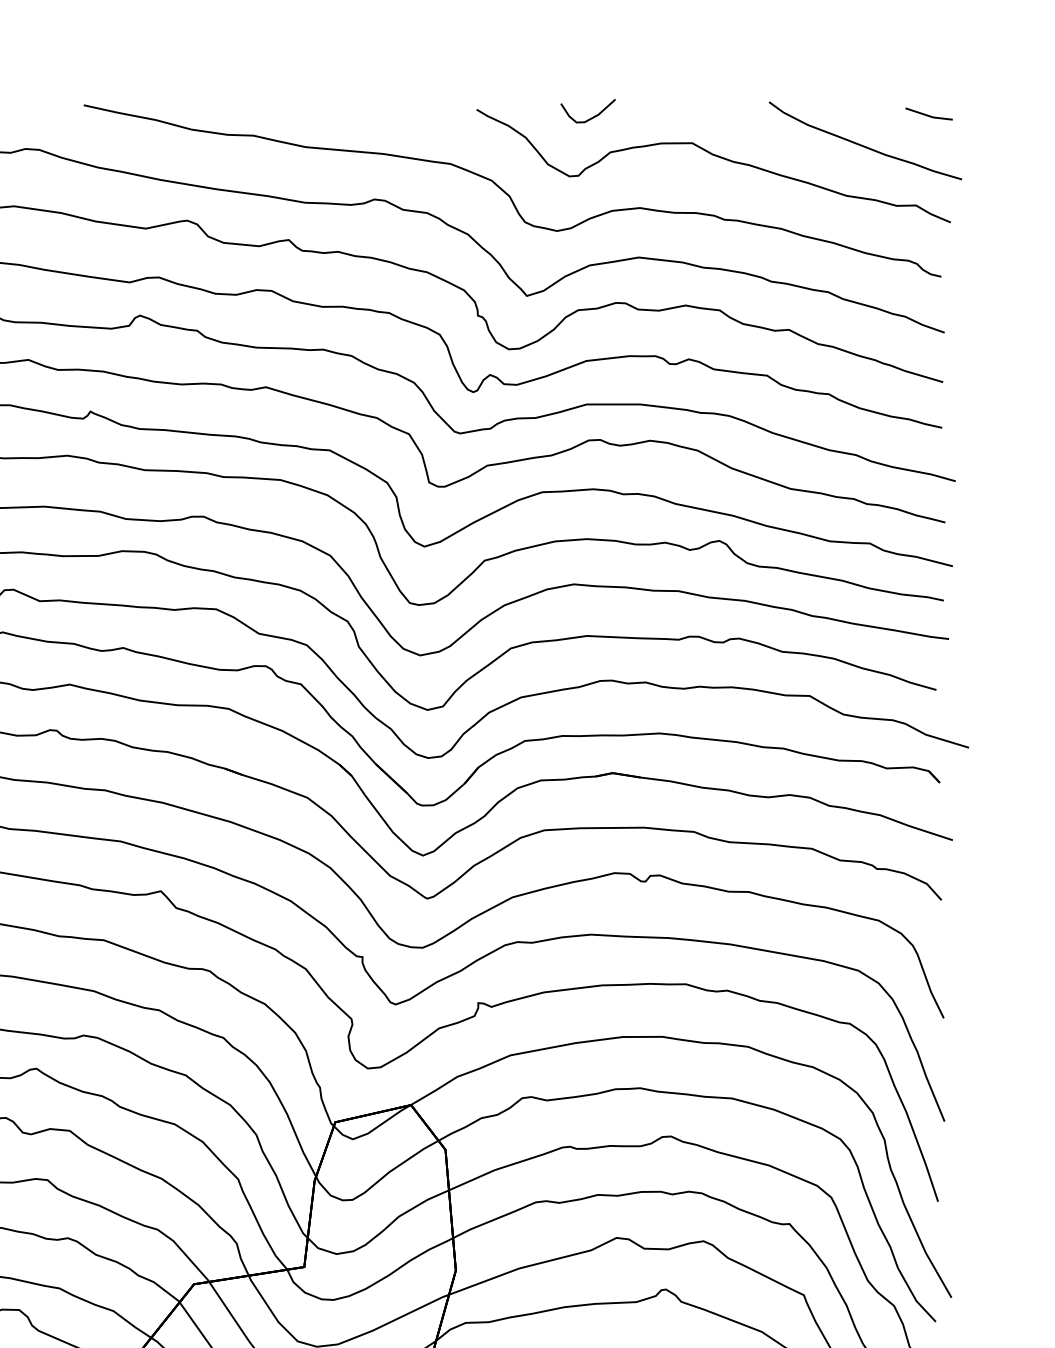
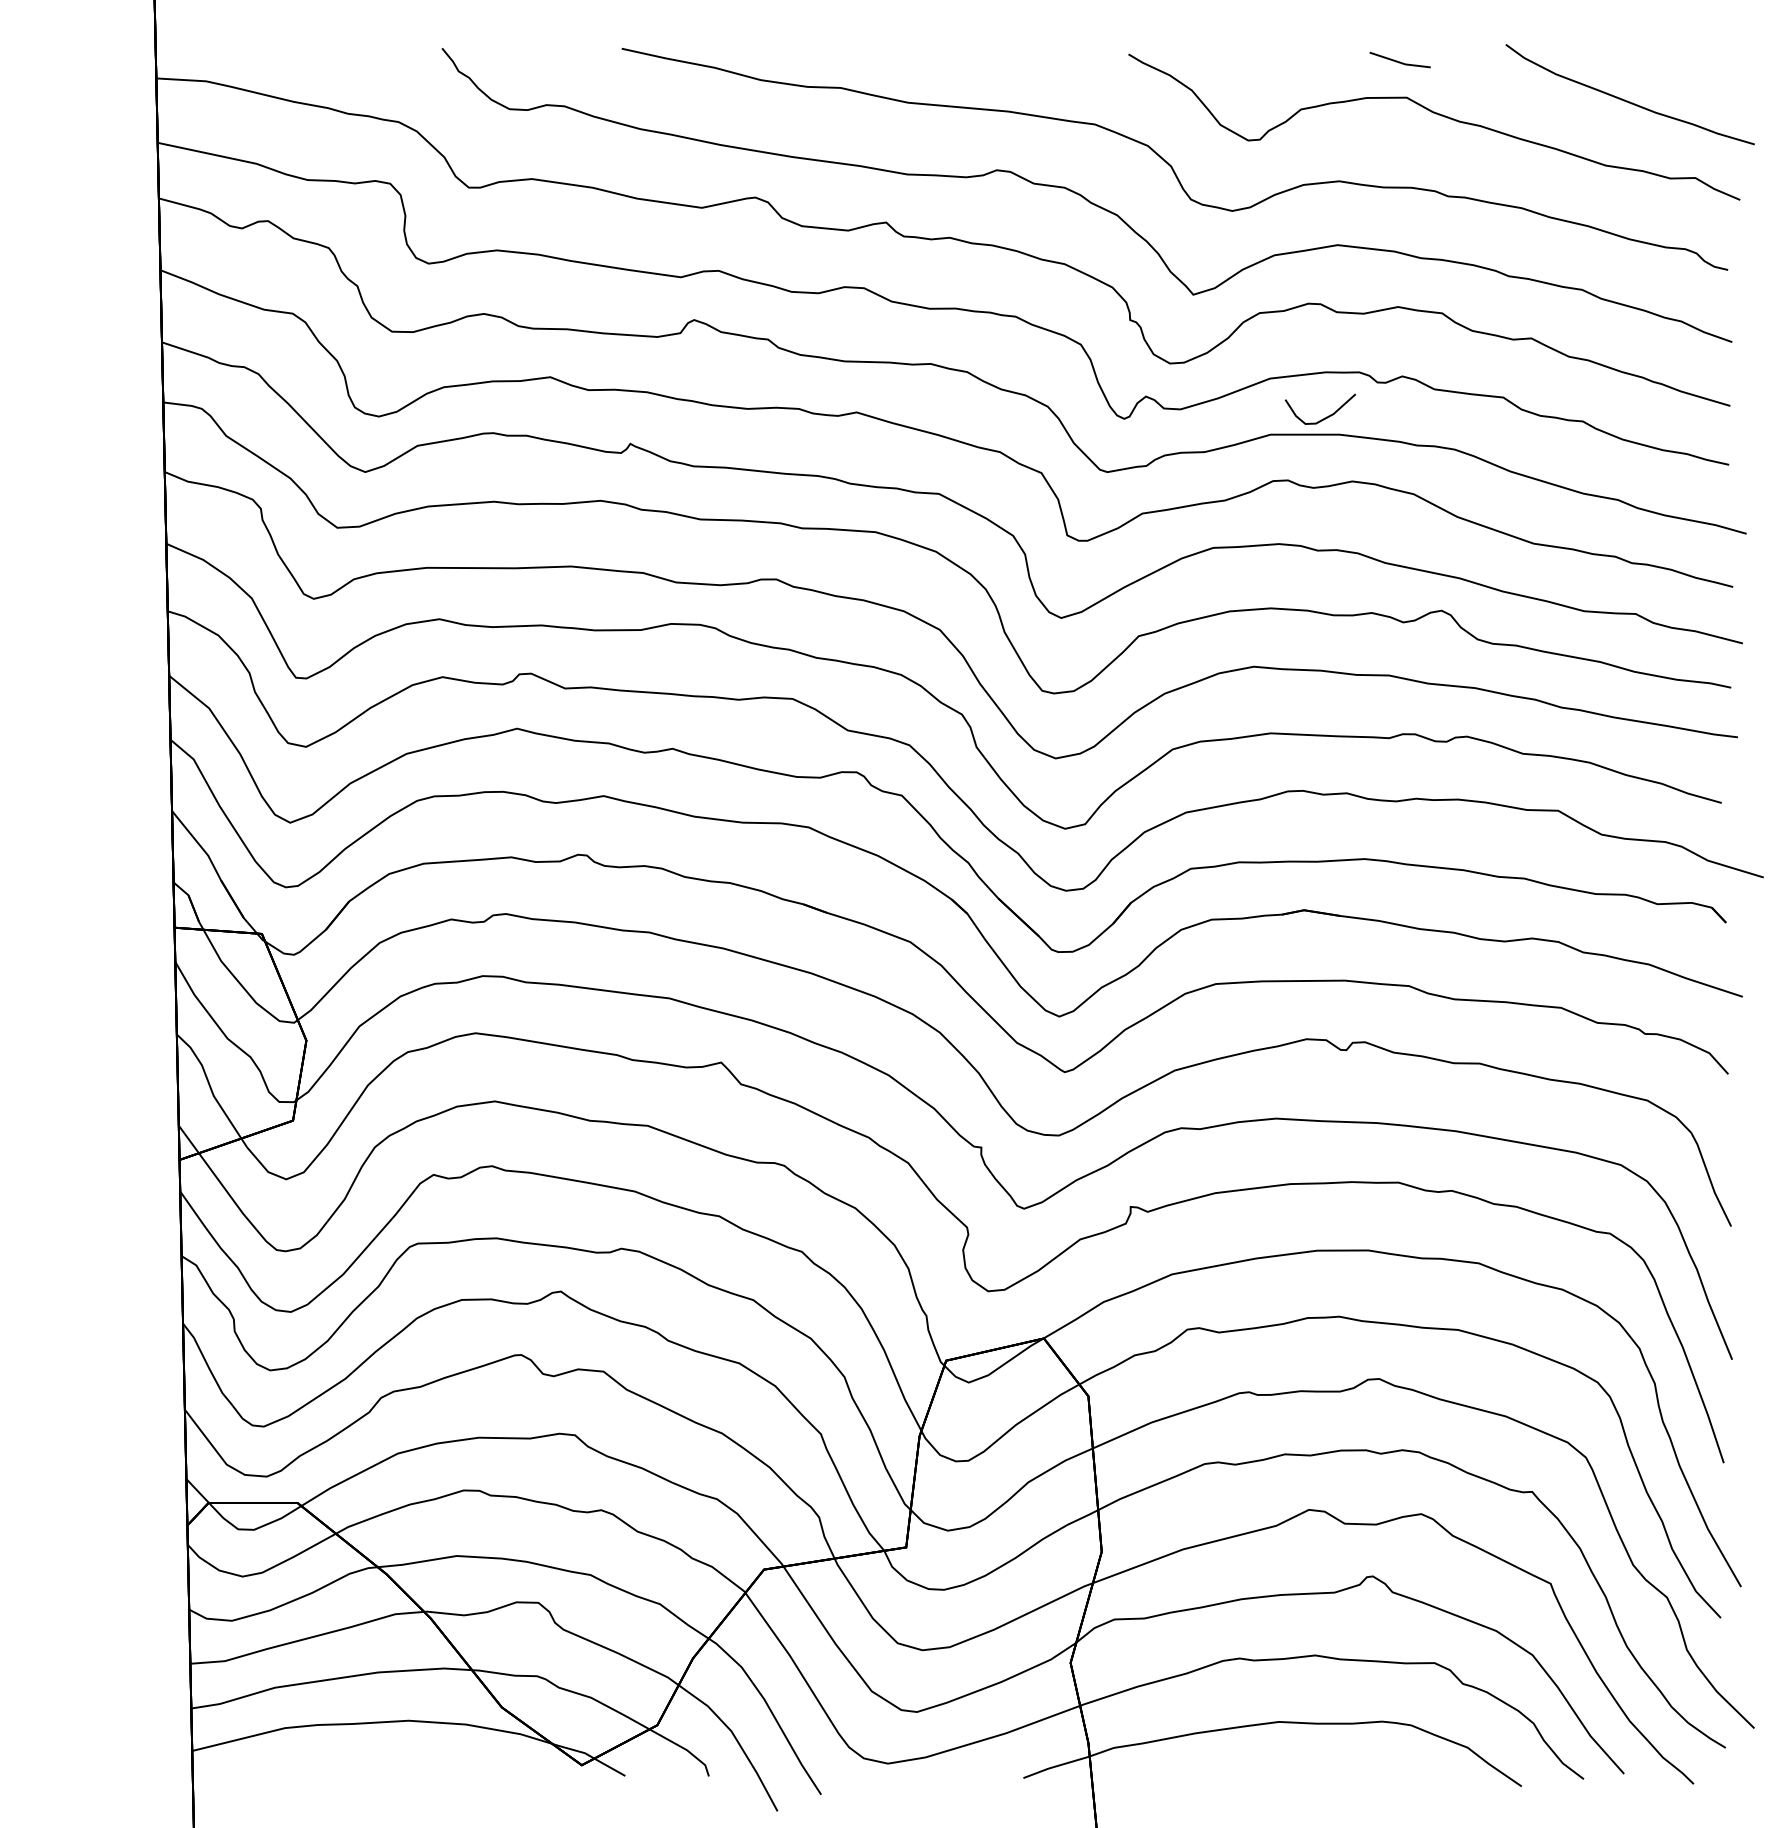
line: (928, 115) -> (1399, 61), moved
curve: (591, 117) -> (1324, 417), moved

